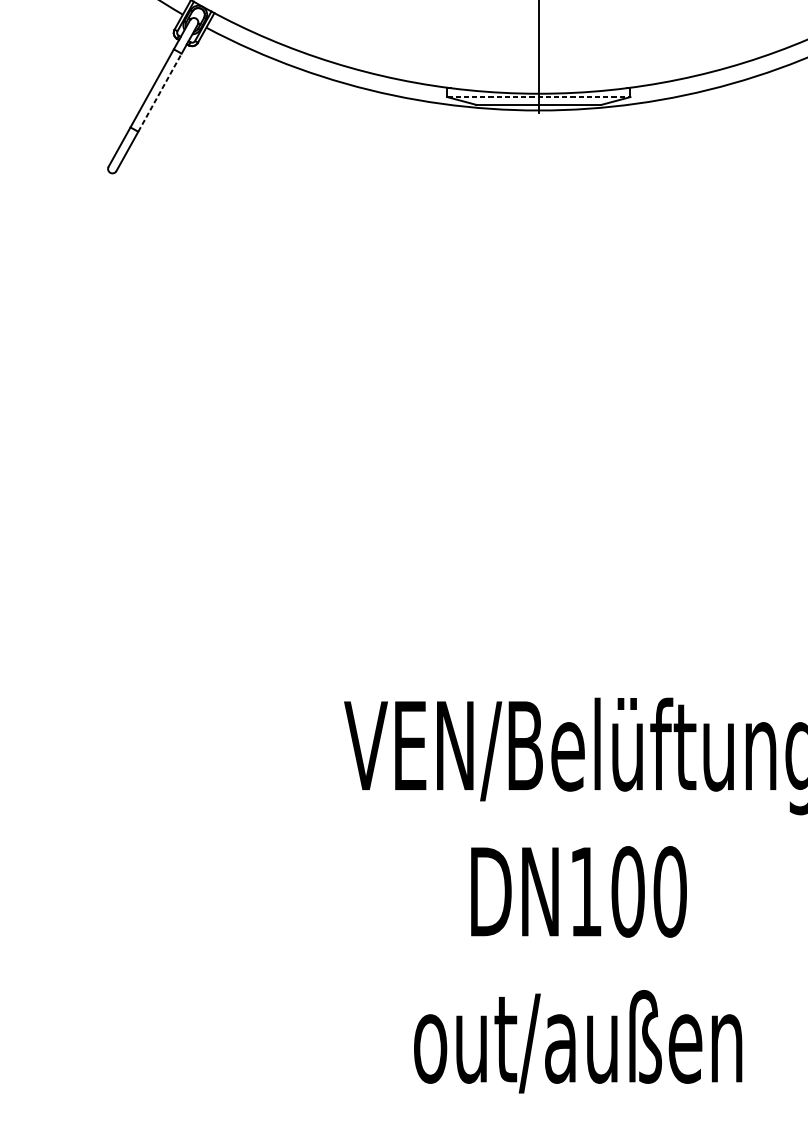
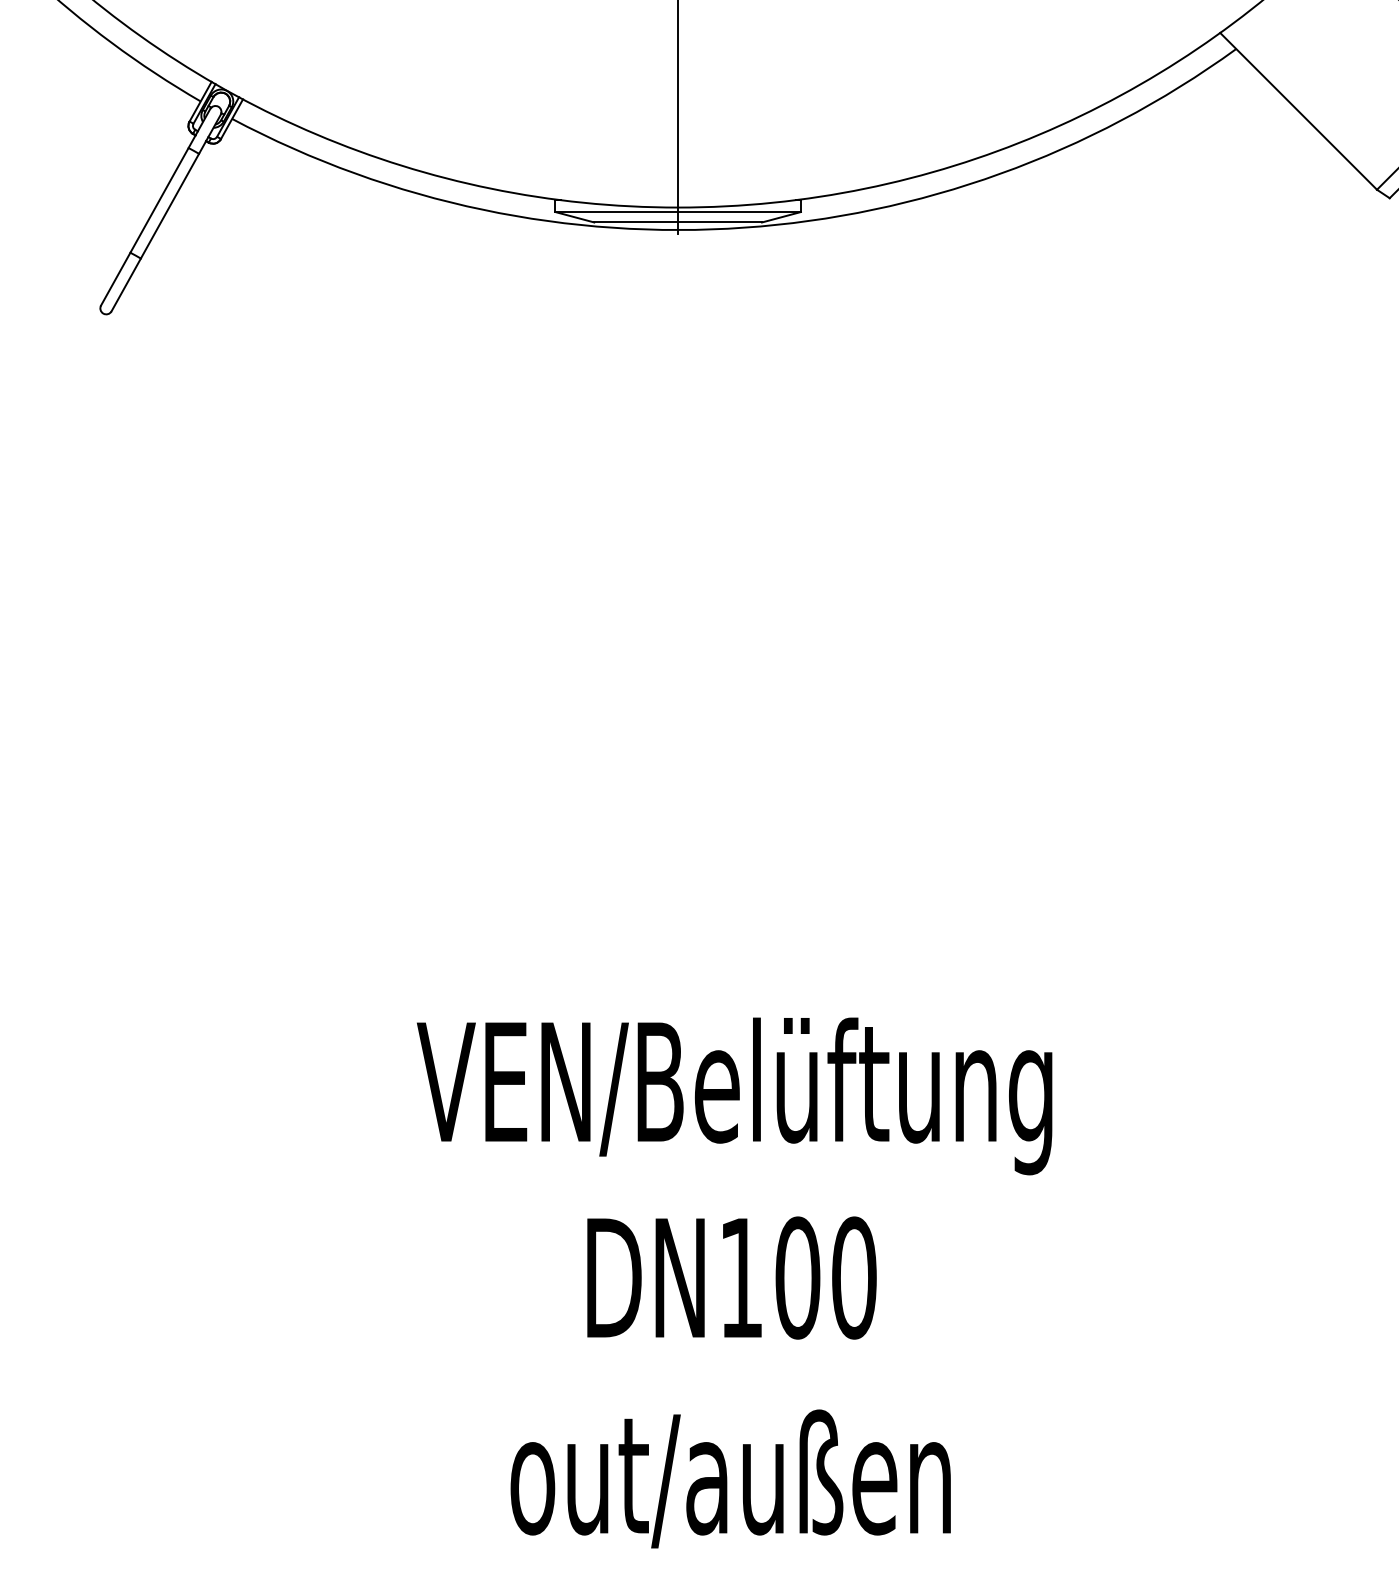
line: (159, 92) -> (169, 206), dashed -> solid
line: (539, 97) -> (678, 212), dashed -> solid

